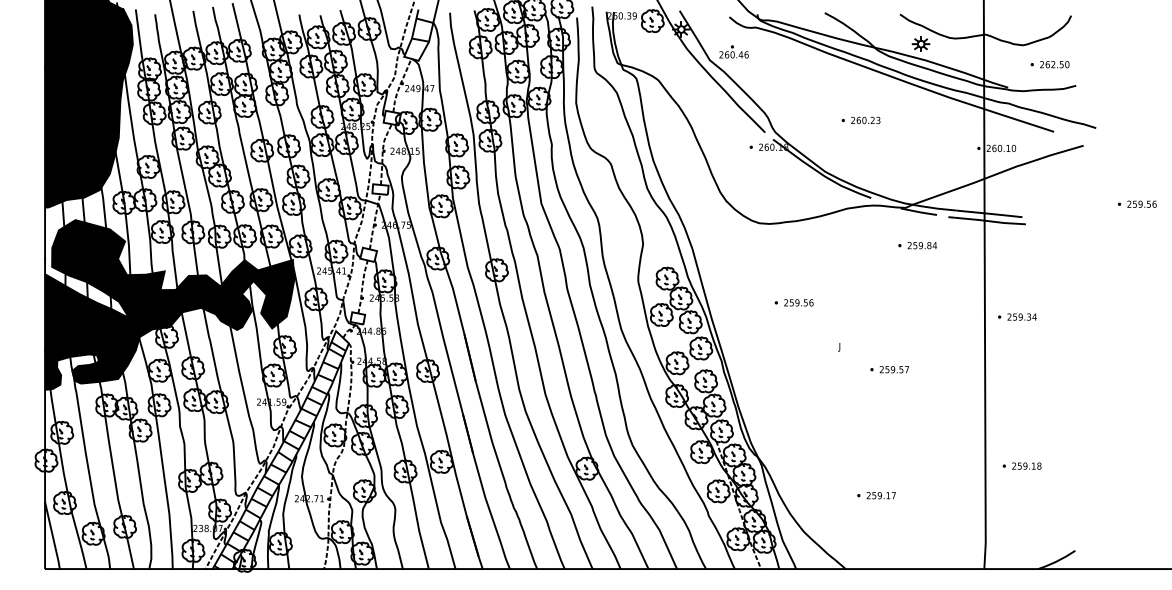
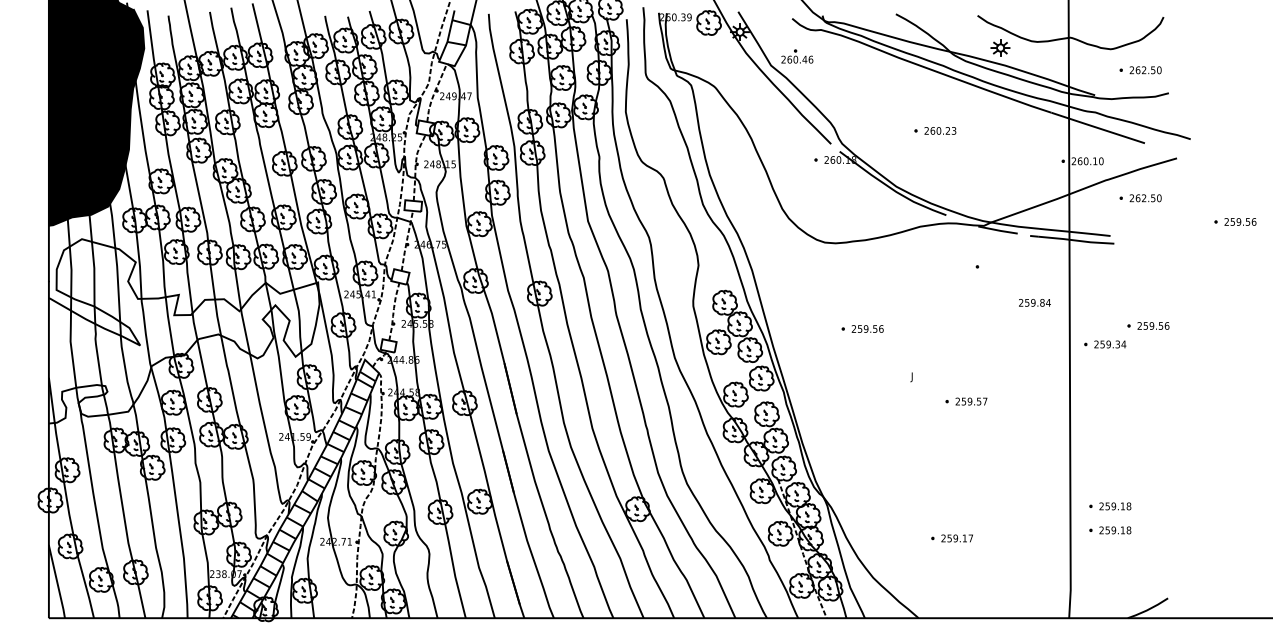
part: (1049, 182) -> (1140, 198), added
text: (922, 245) -> (1034, 302), moved
part: (1057, 299) -> (1148, 325), added
fill: (168, 305) -> (183, 331), removed
part: (1022, 488) -> (1110, 530), added

